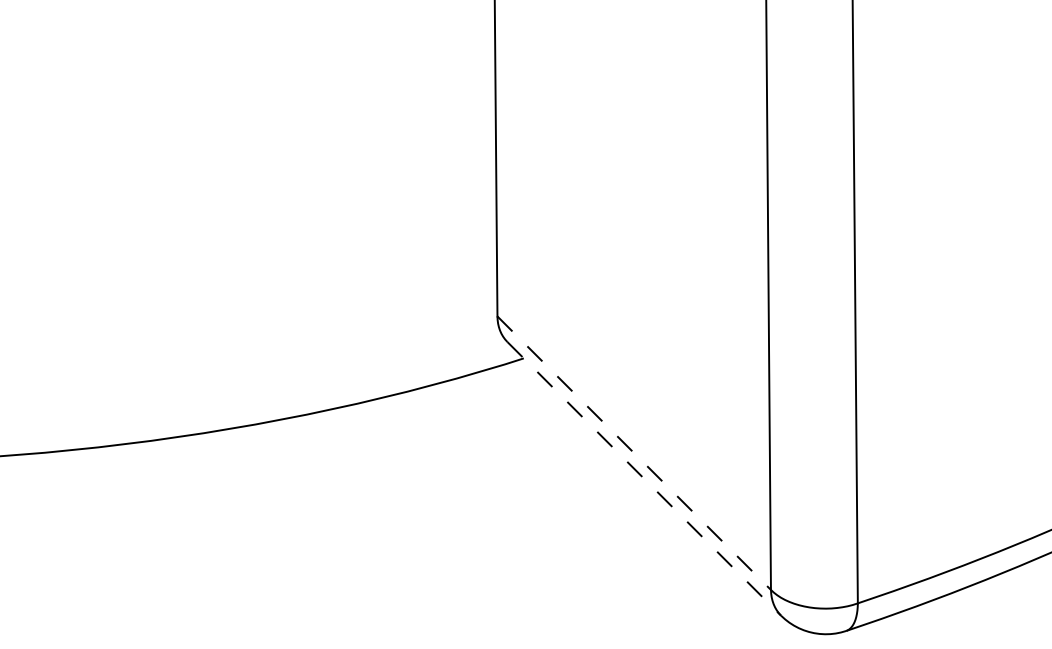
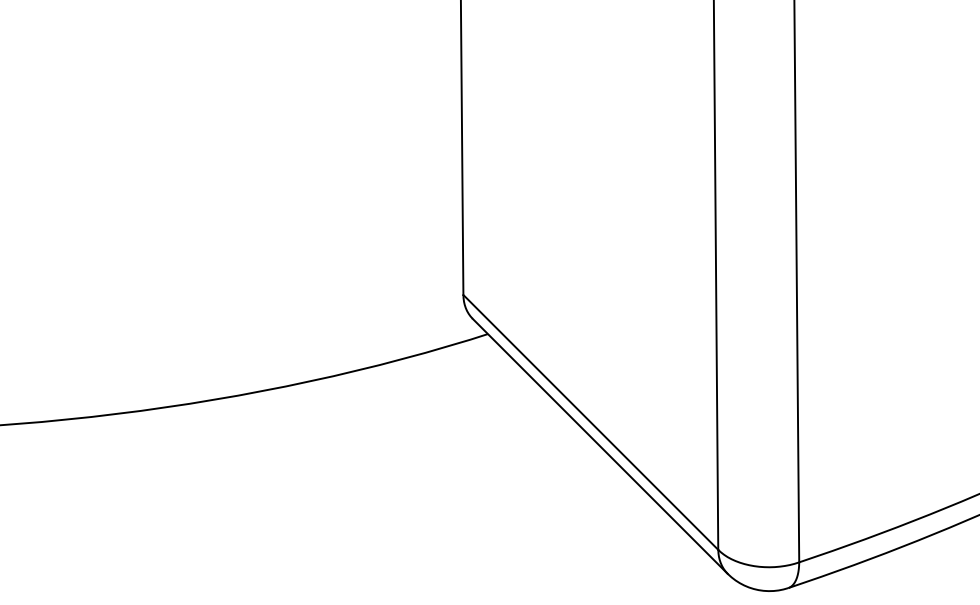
line: (634, 453) -> (591, 422), dashed -> solid
line: (644, 479) -> (600, 446), dashed -> solid

